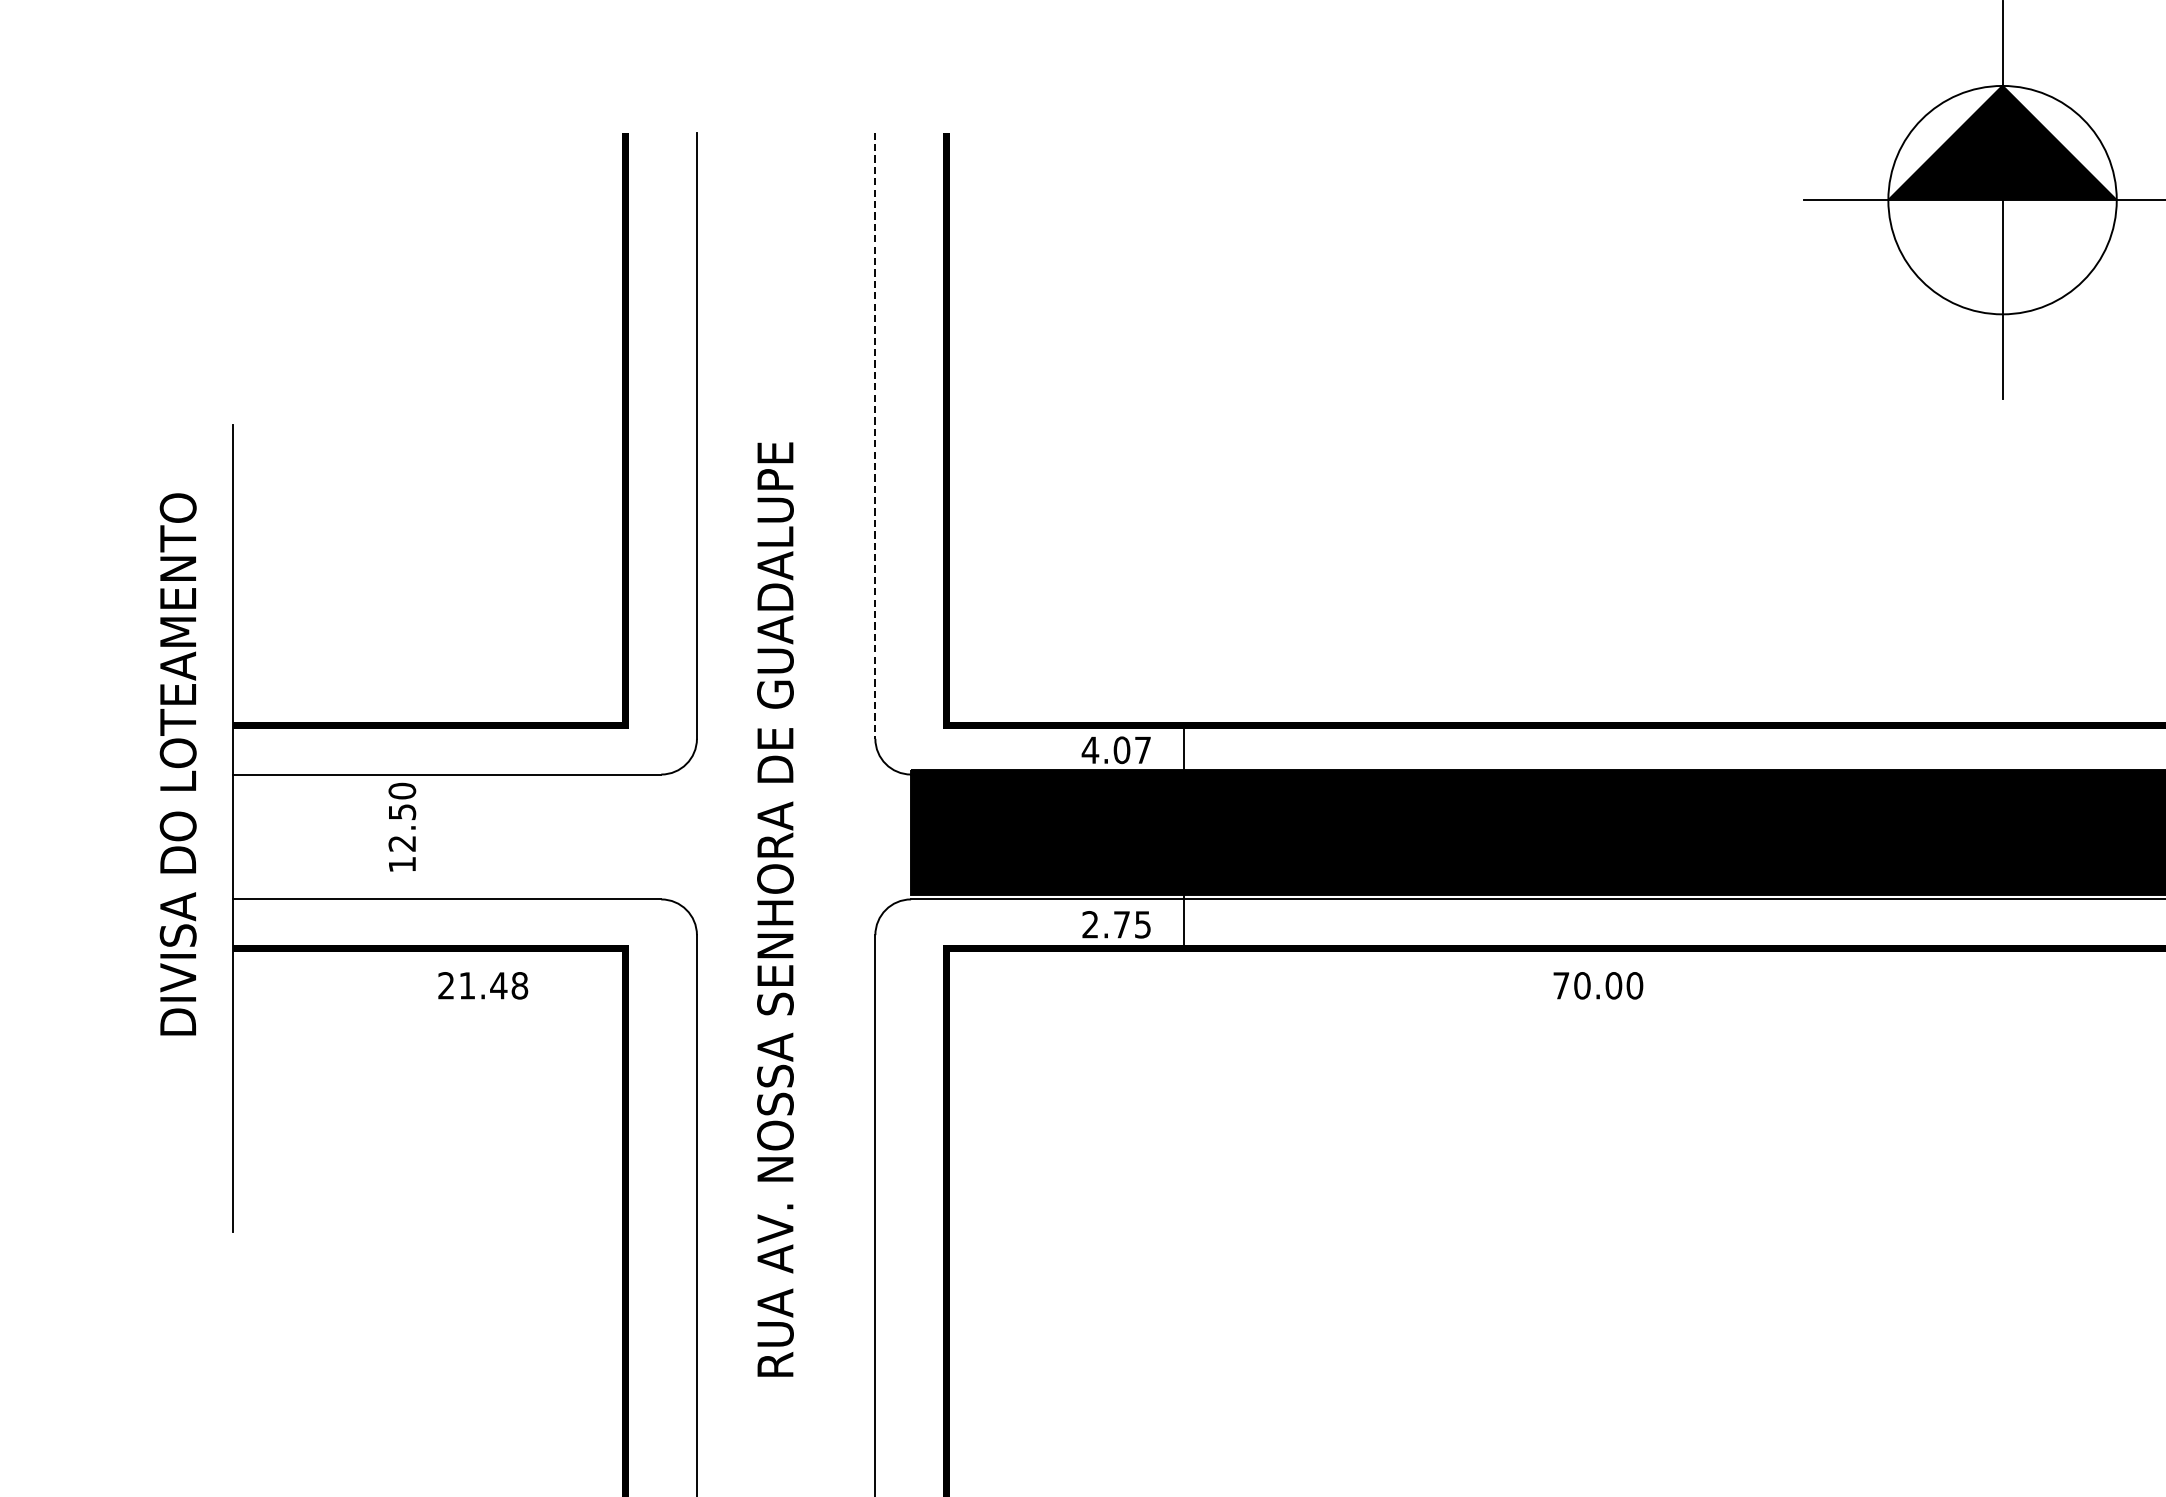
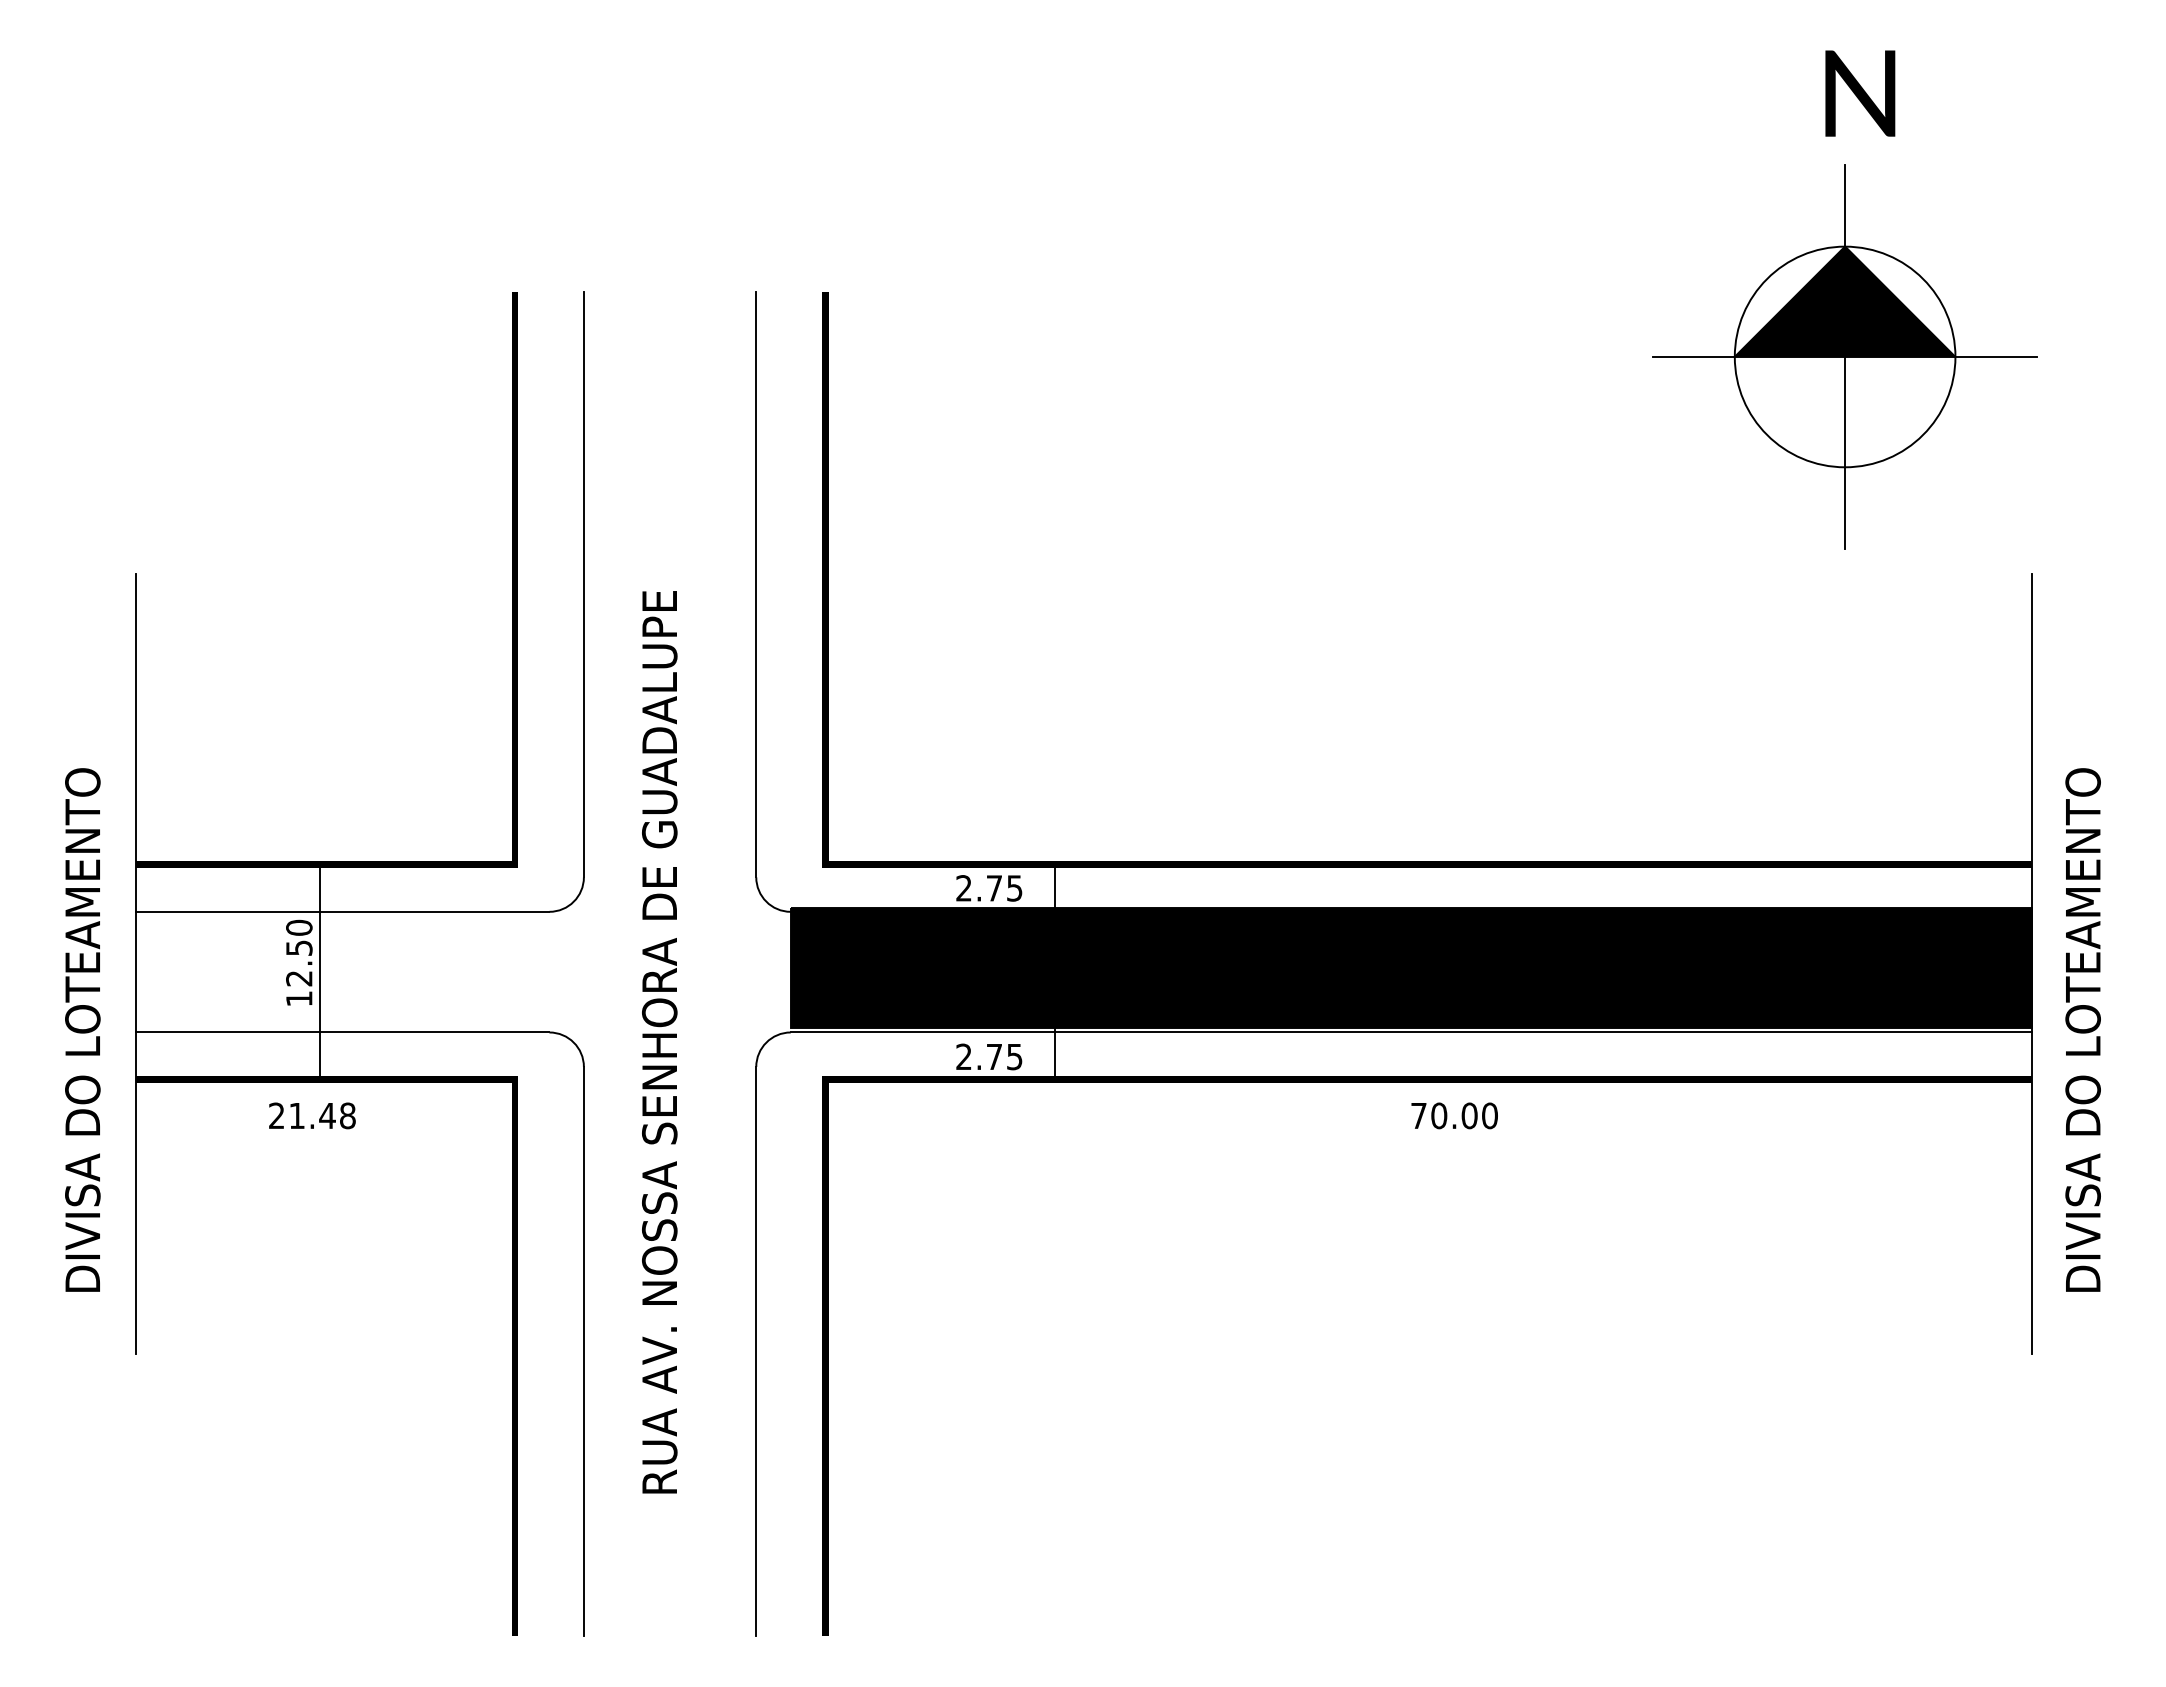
line: (875, 435) -> (756, 584), dashed -> solid
text: (1115, 750) -> (988, 888), 4.07 -> 2.75
text: (177, 763) -> (82, 1029), moved
line: (423, 836) -> (319, 971), added
text: (483, 985) -> (312, 1115), moved

